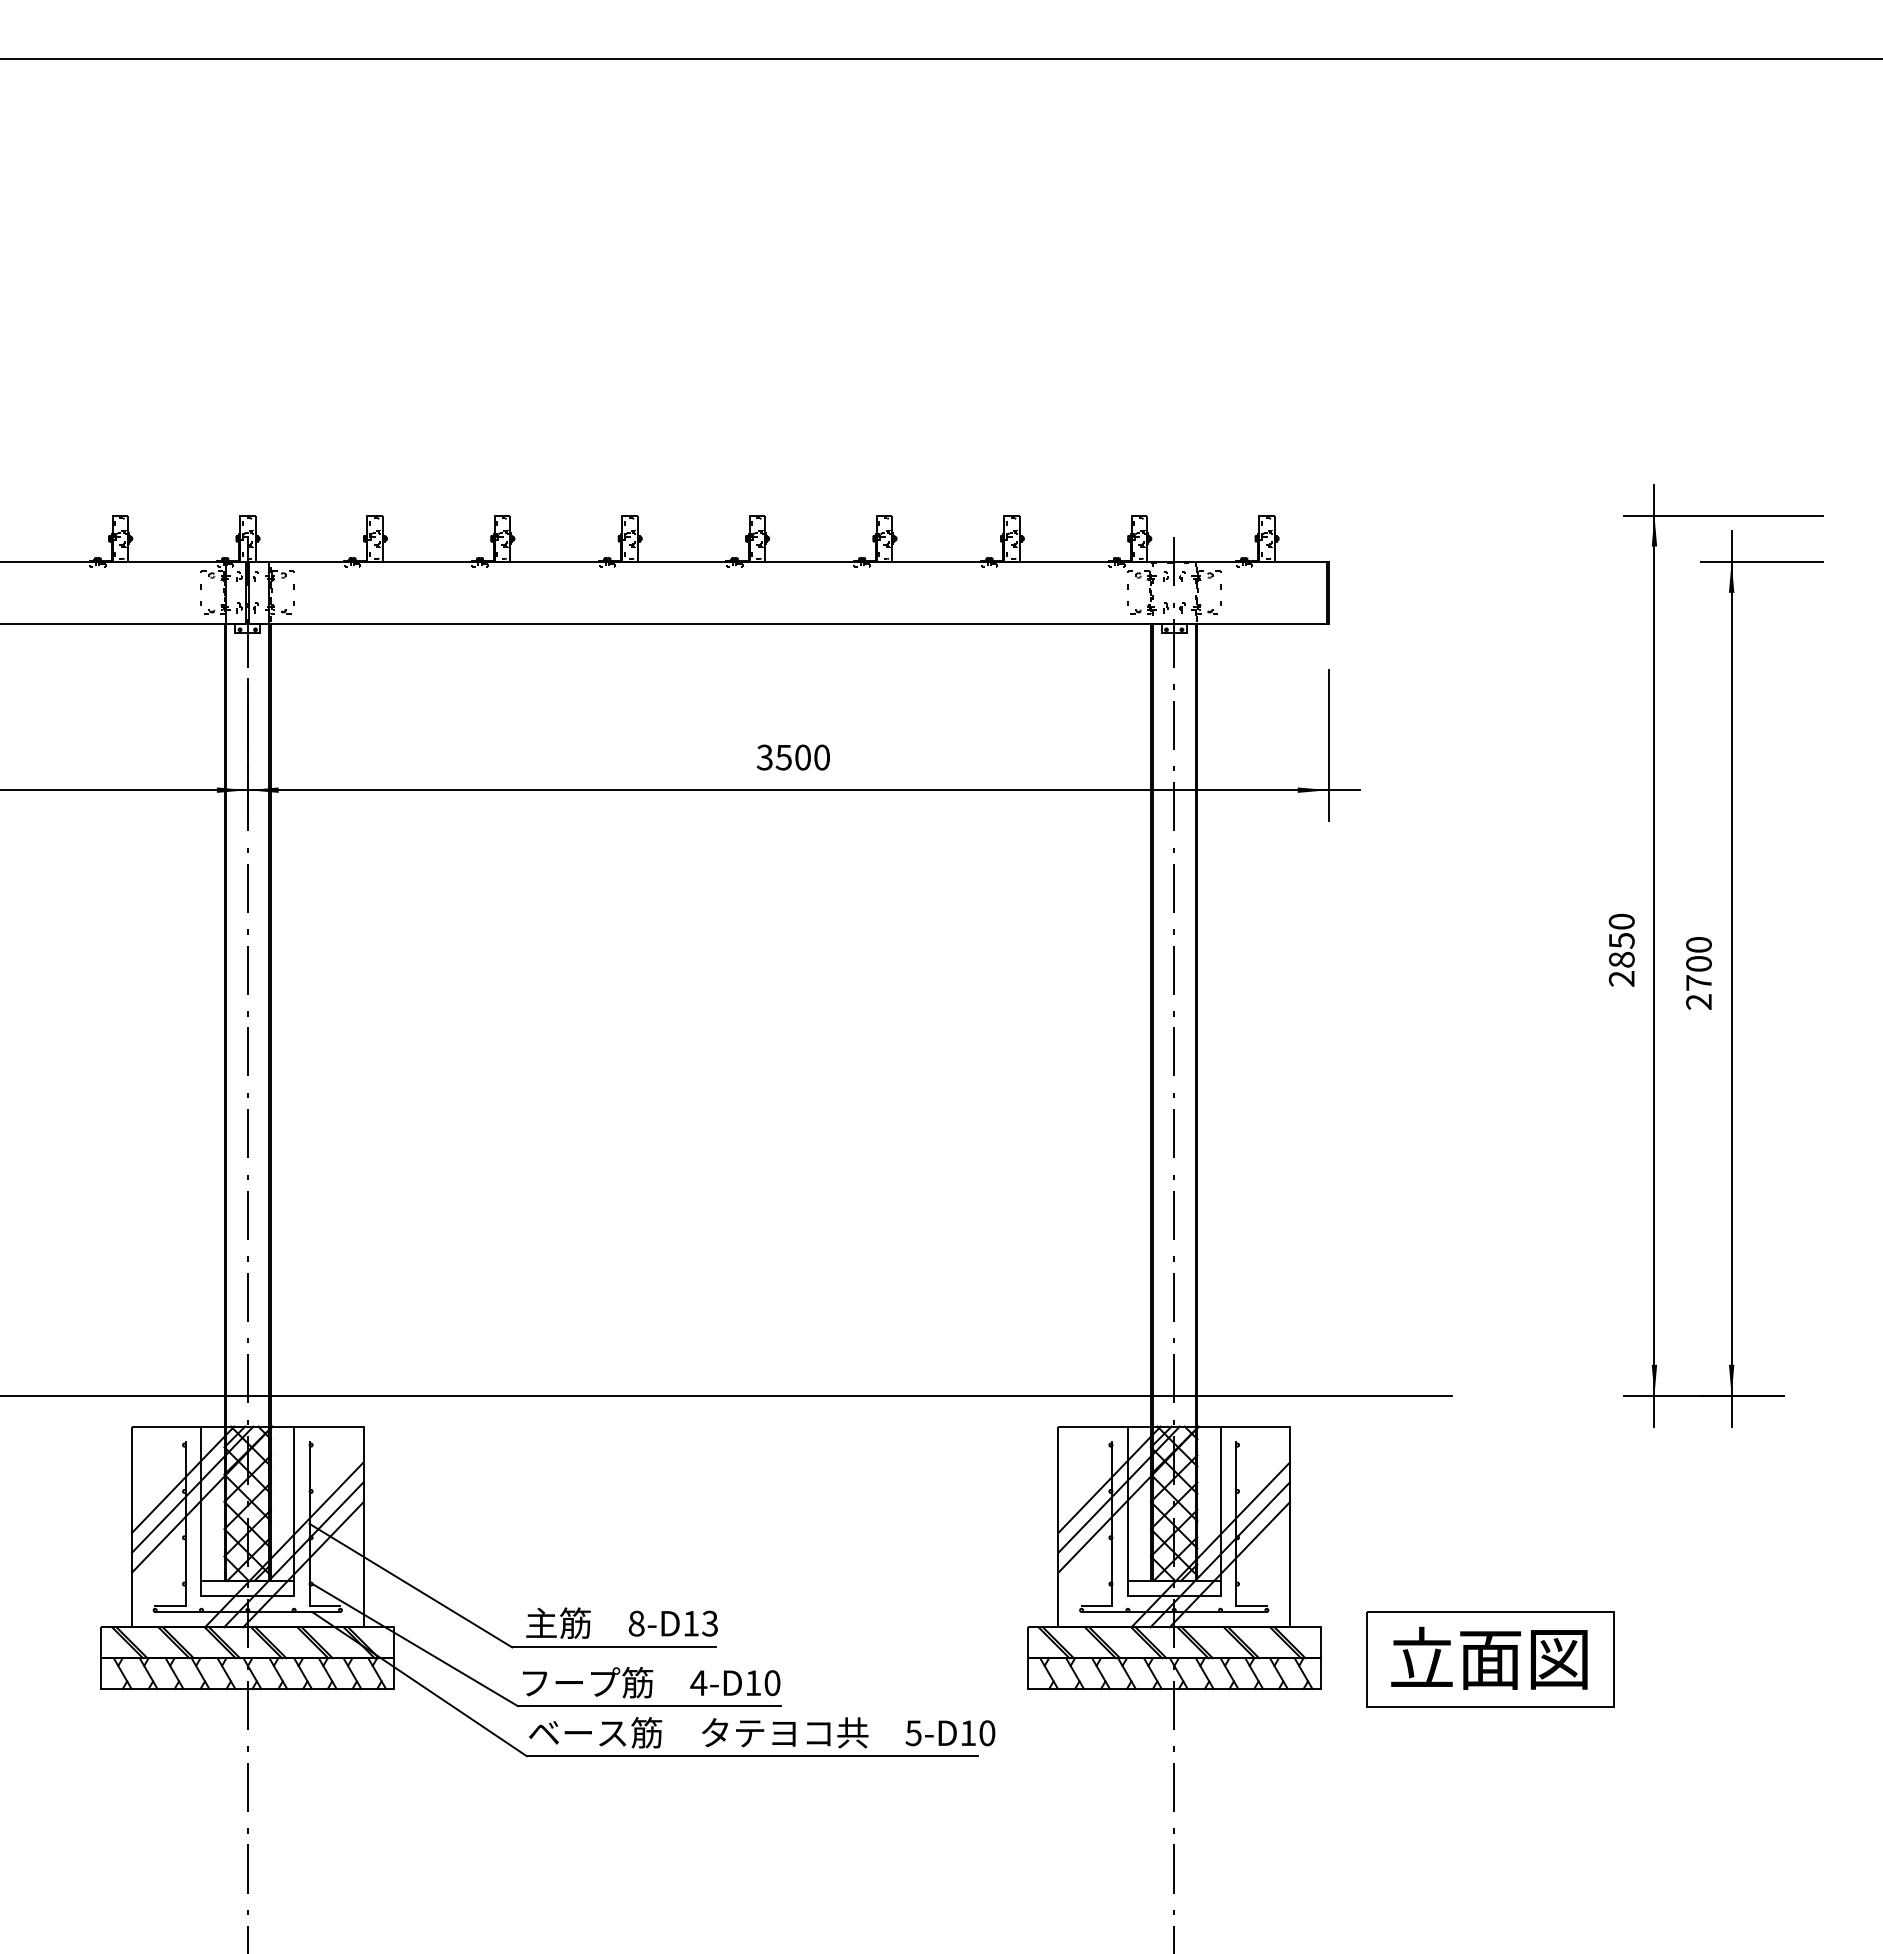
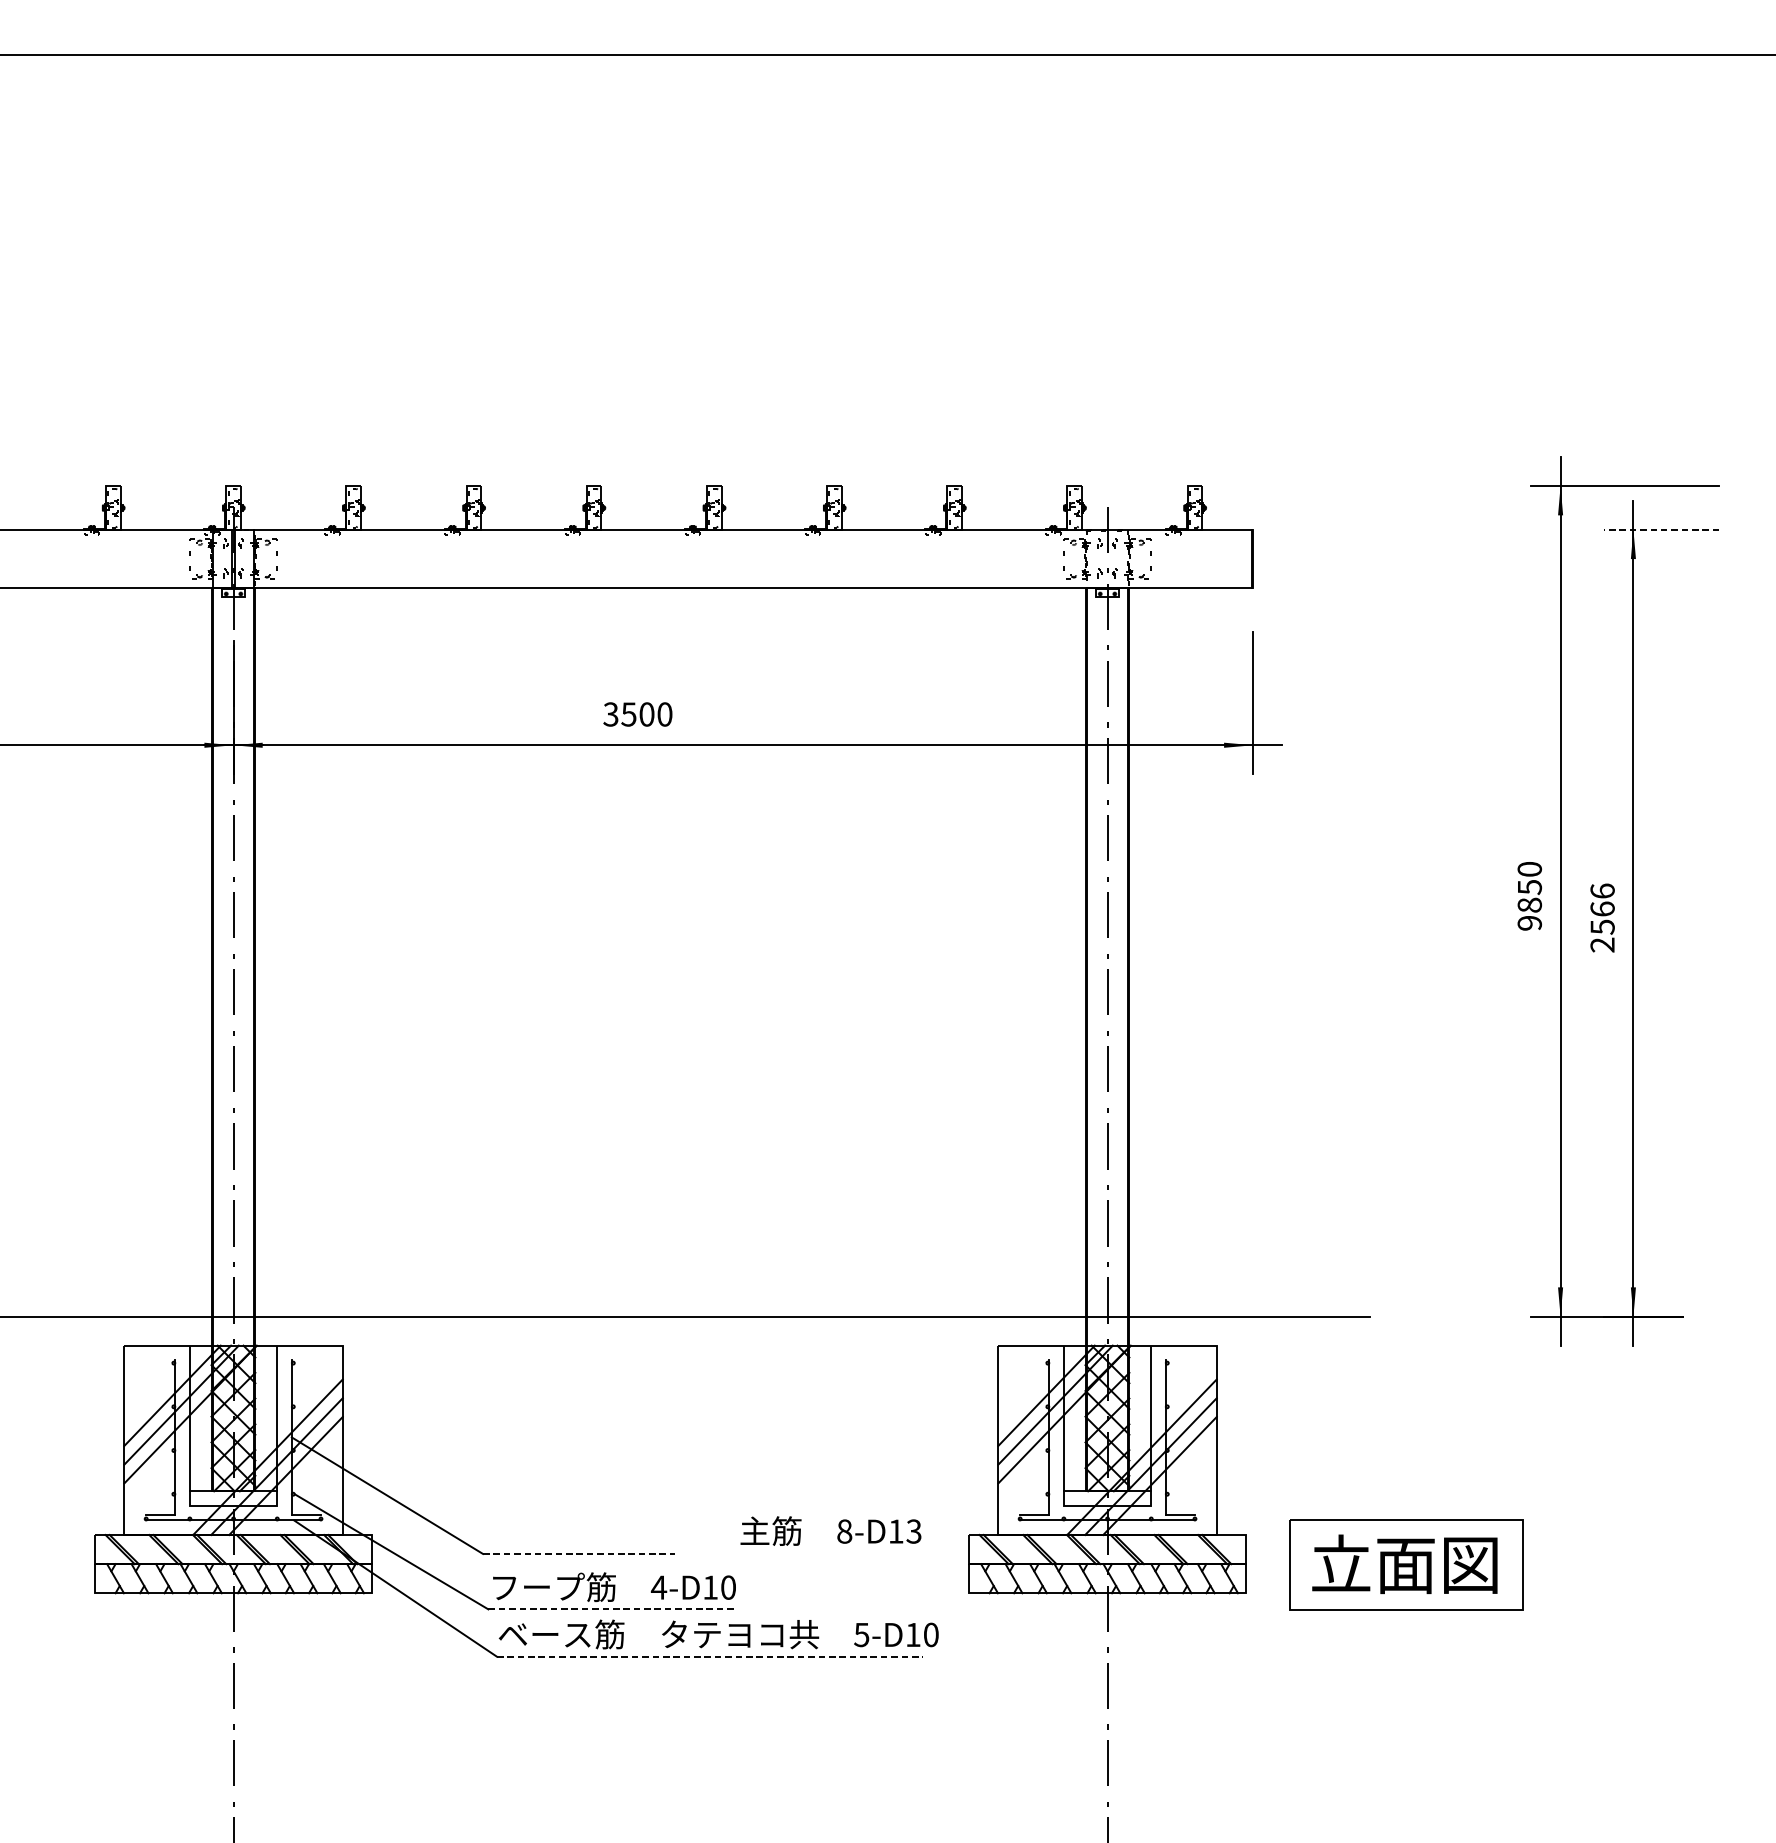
line: (1761, 561) -> (1661, 529), solid -> dashed
text: (792, 757) -> (637, 714), moved
text: (1698, 963) -> (1602, 908), 2700 -> 2566
text: (1621, 978) -> (1529, 922), 2850 -> 9850
text: (621, 1622) -> (830, 1530), moved
line: (613, 1647) -> (578, 1554), solid -> dashed
line: (649, 1706) -> (612, 1609), solid -> dashed
line: (752, 1756) -> (709, 1656), solid -> dashed

